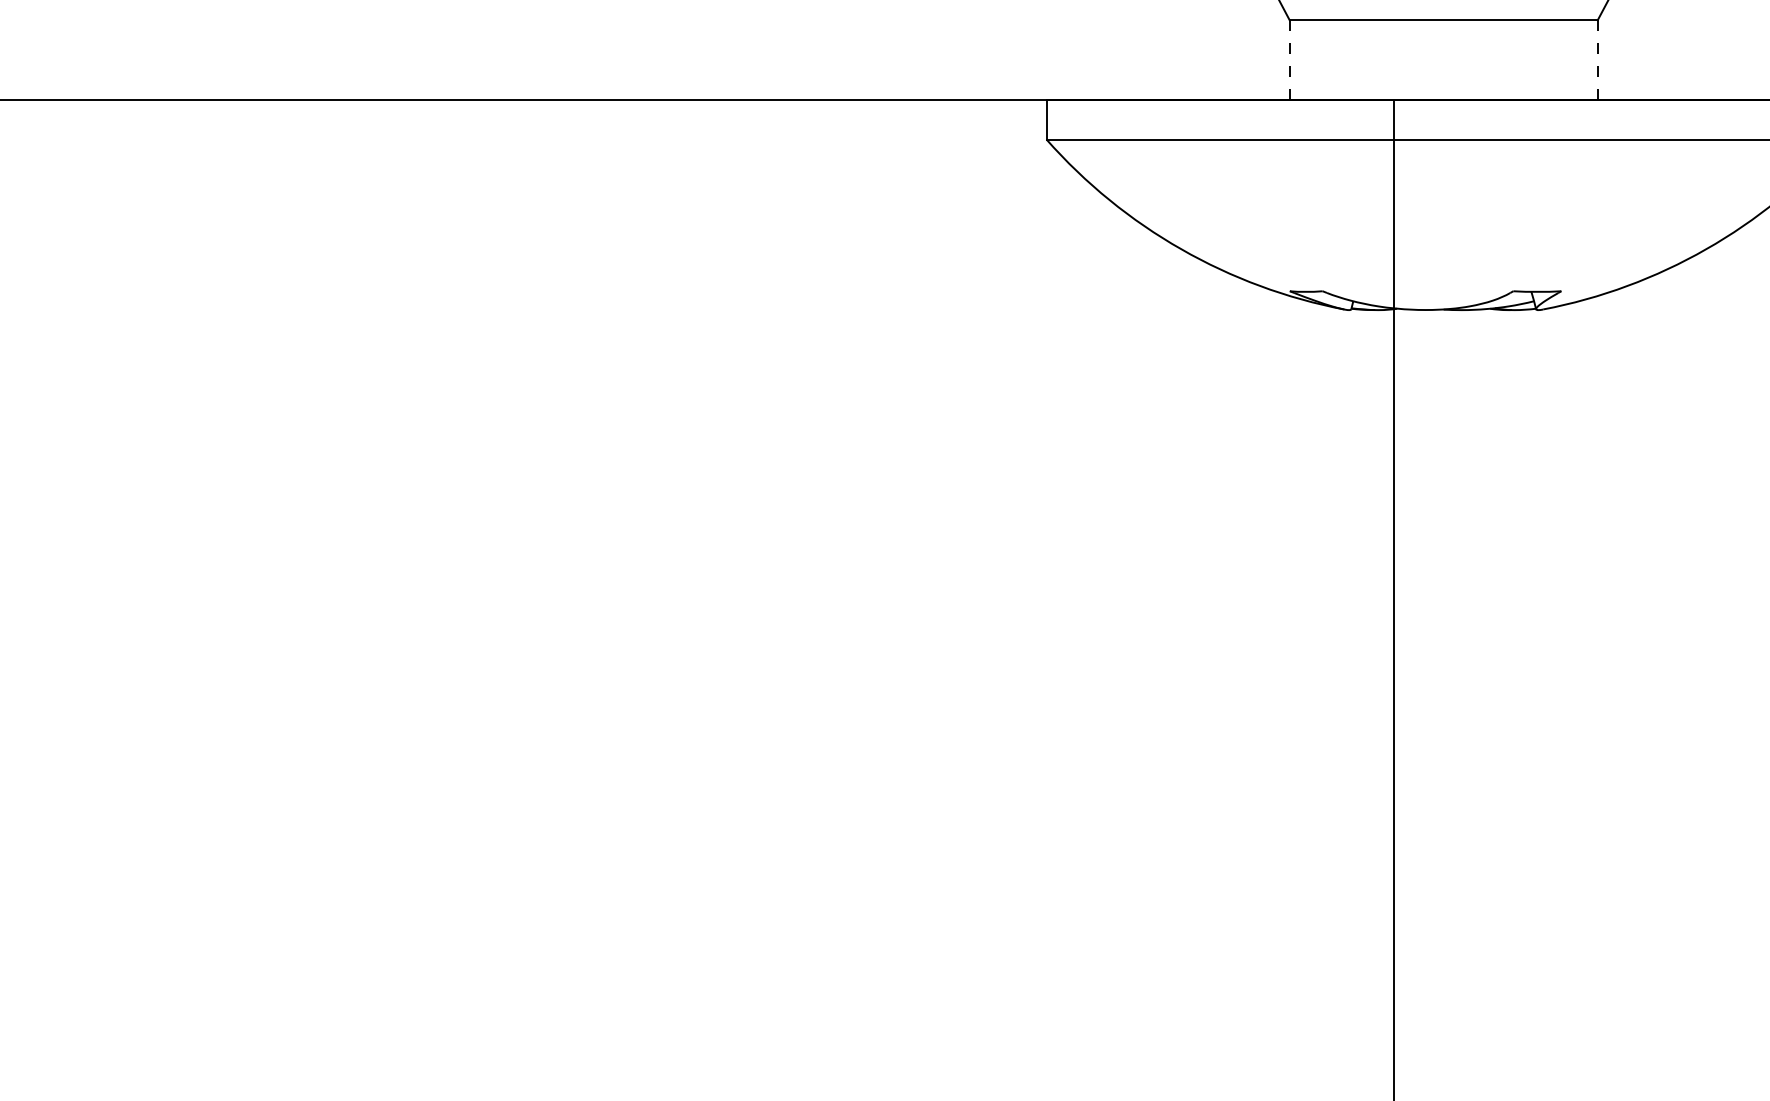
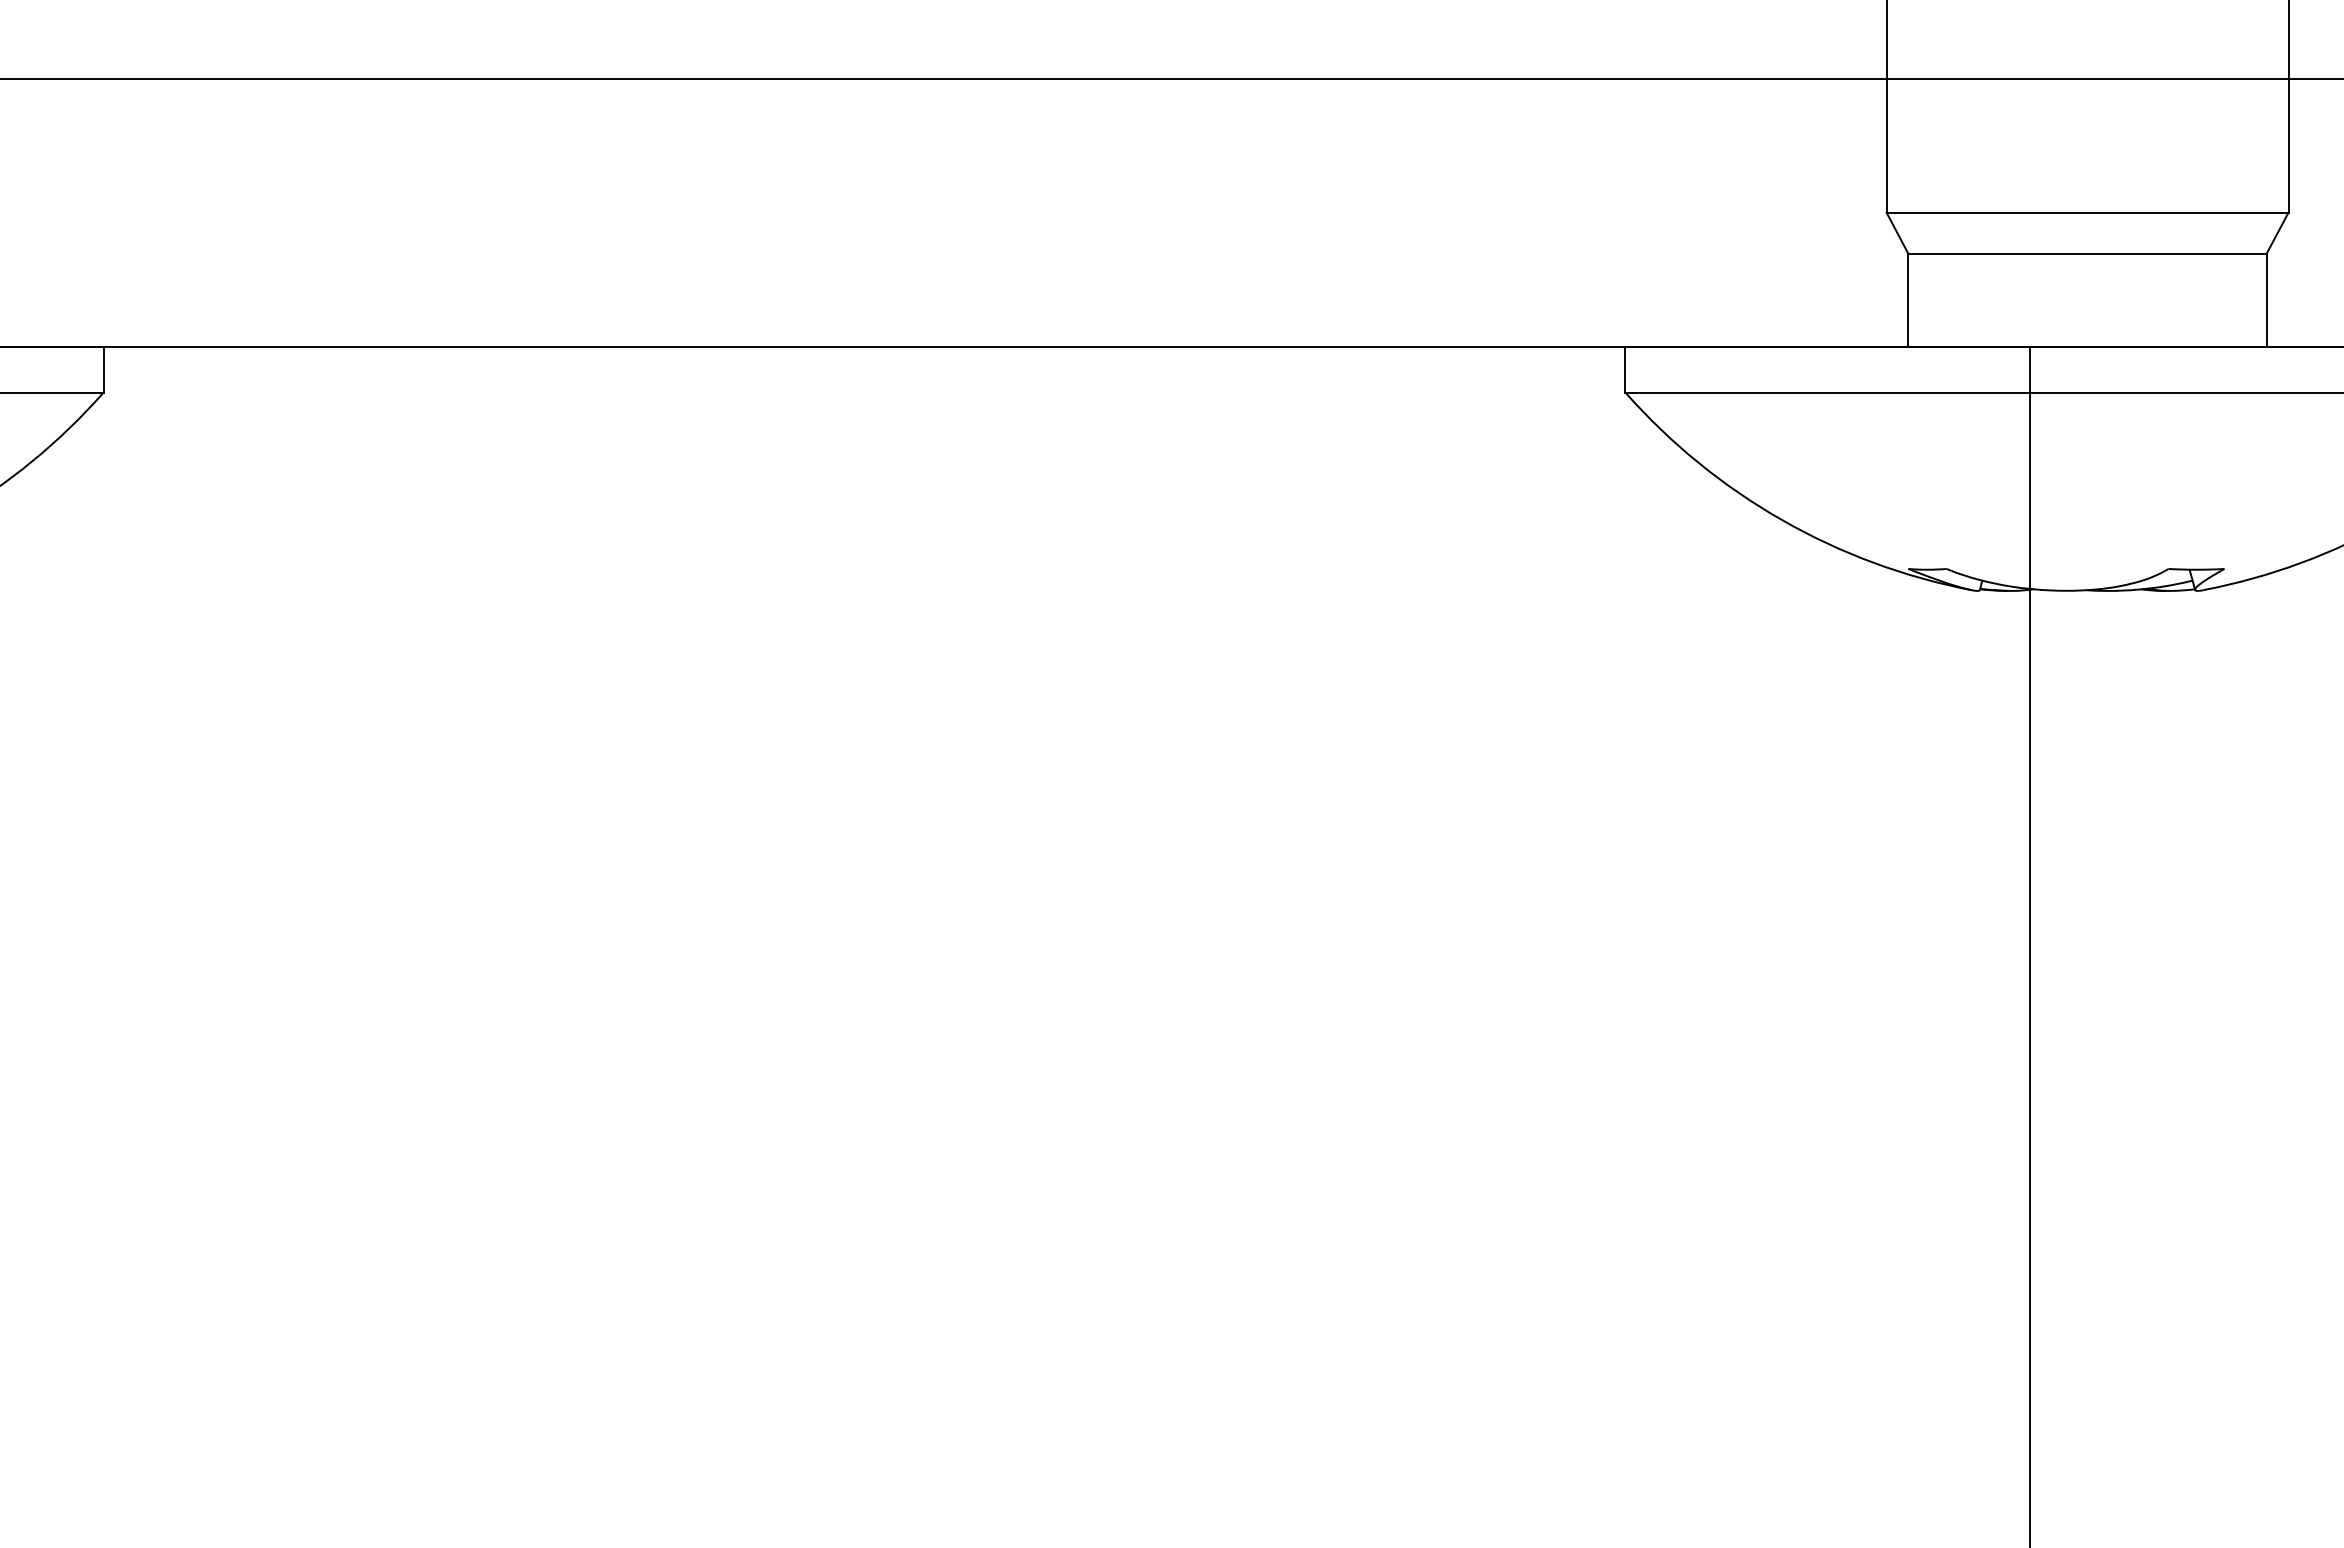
line: (1289, 59) -> (1908, 299), dashed -> solid
line: (1597, 59) -> (2266, 299), dashed -> solid

